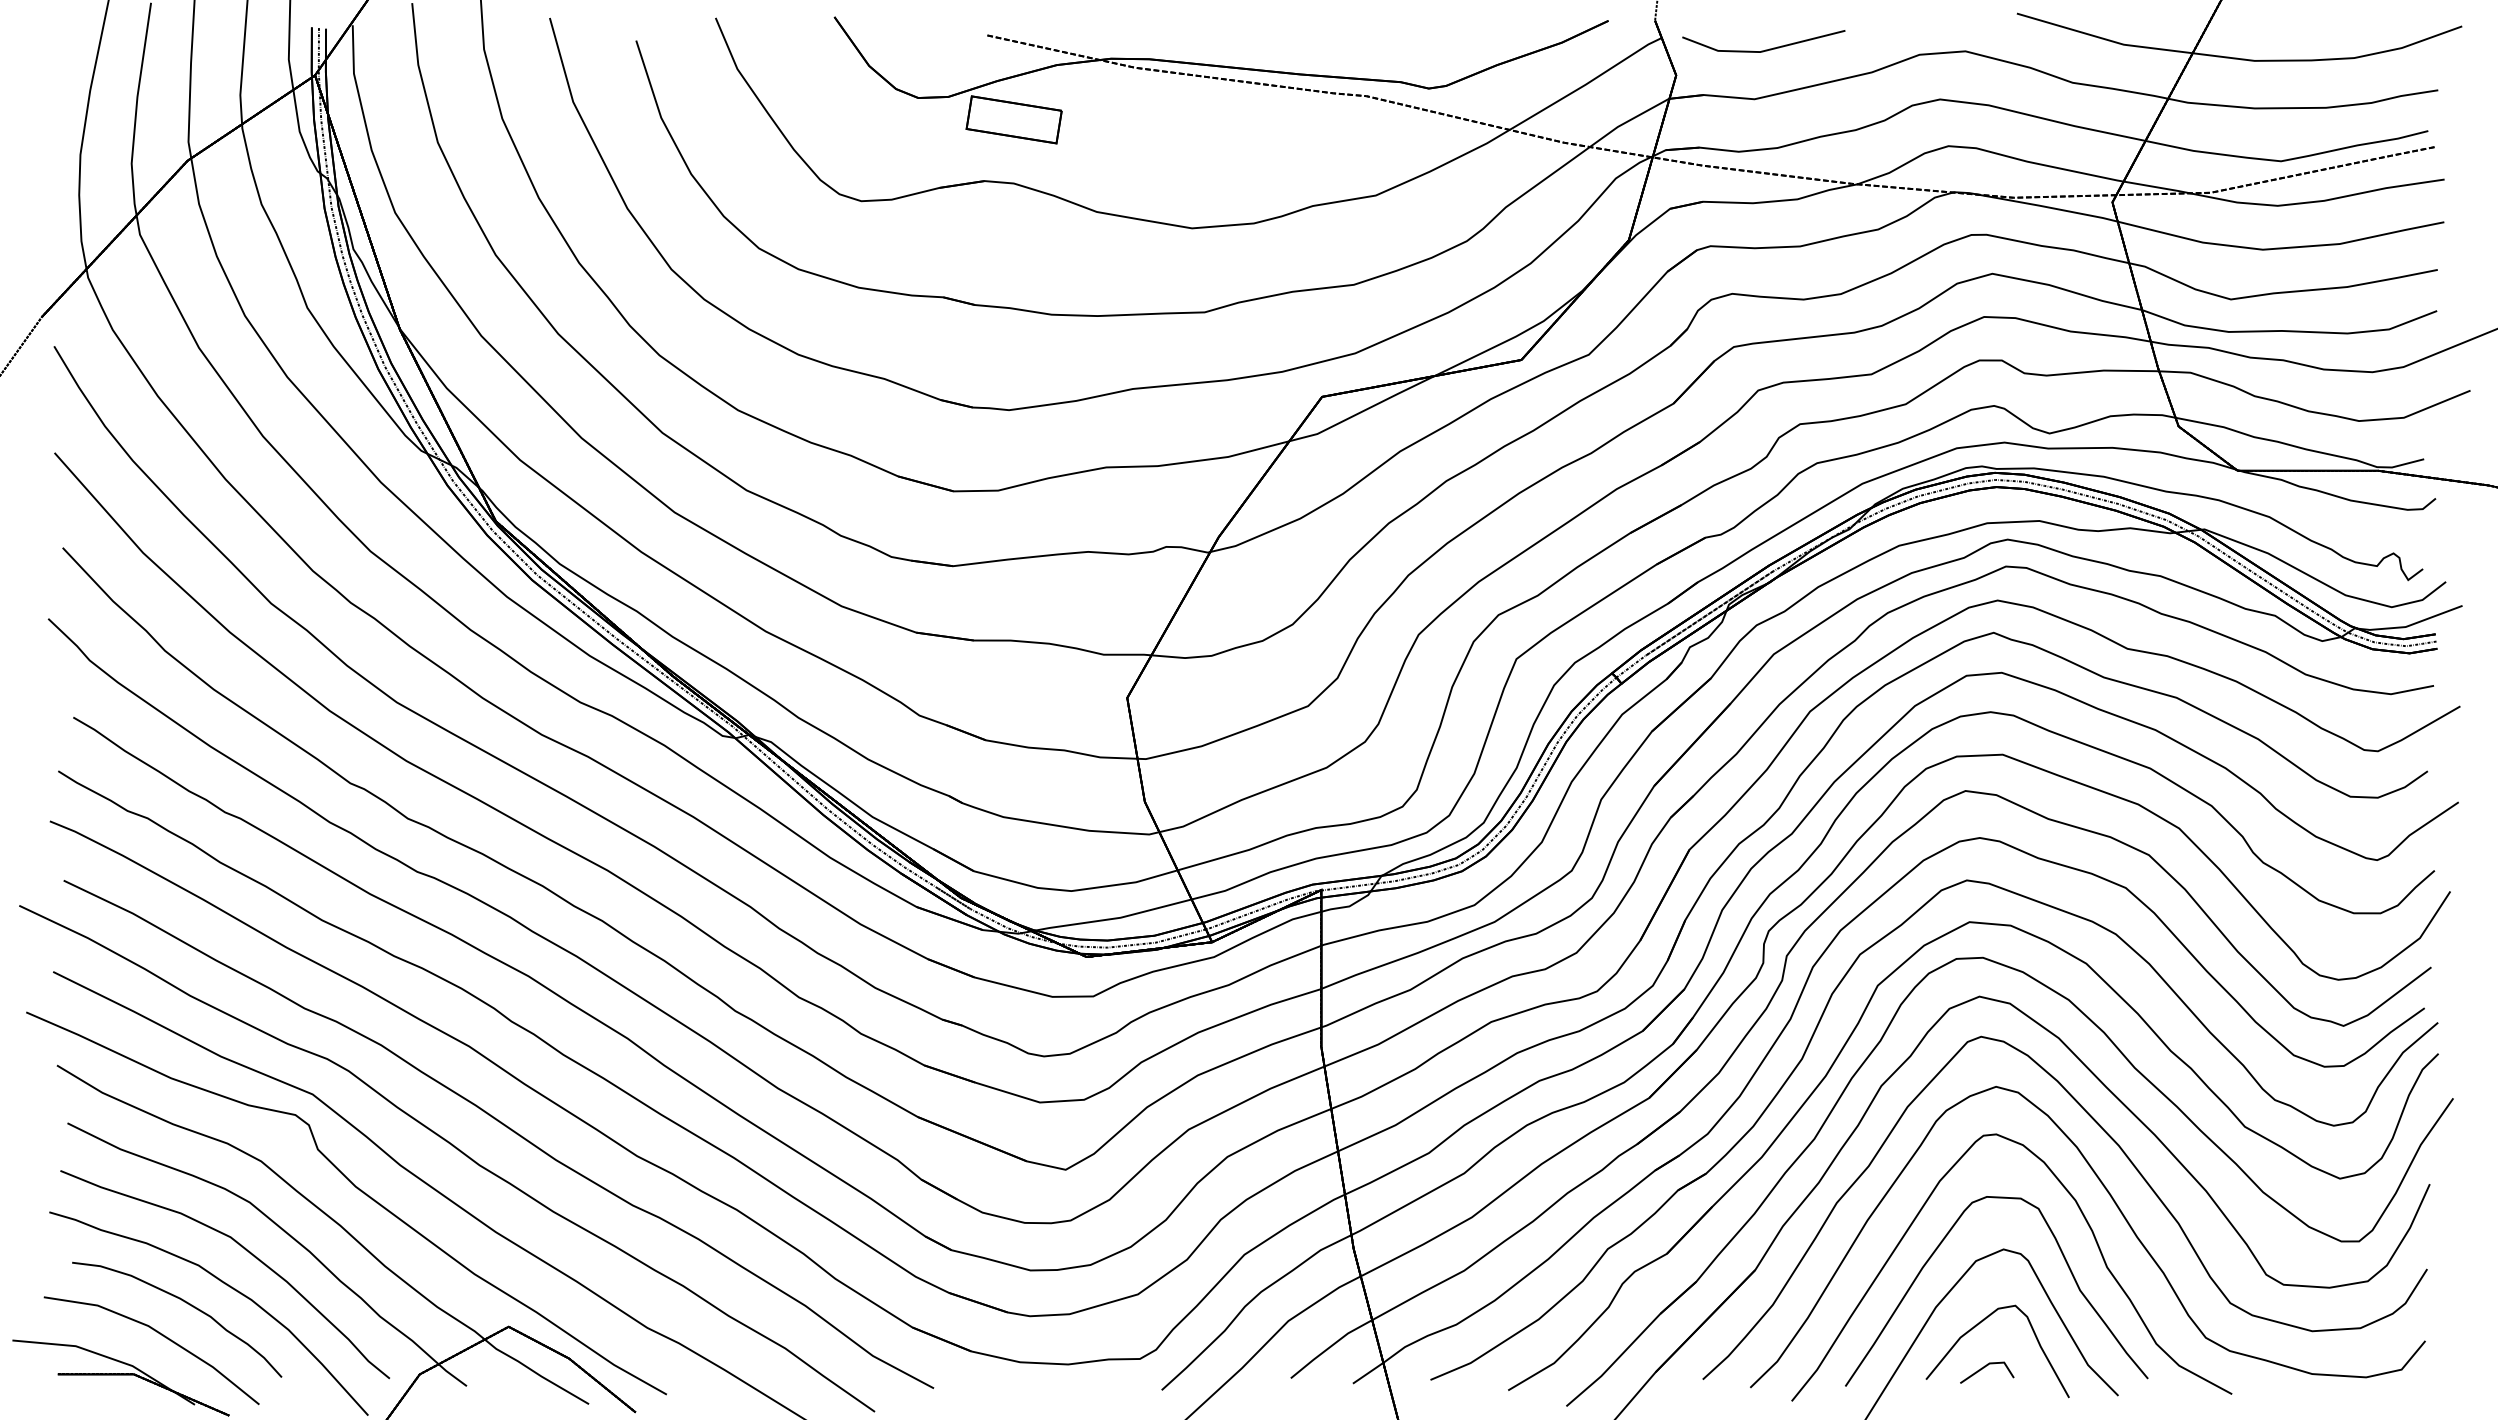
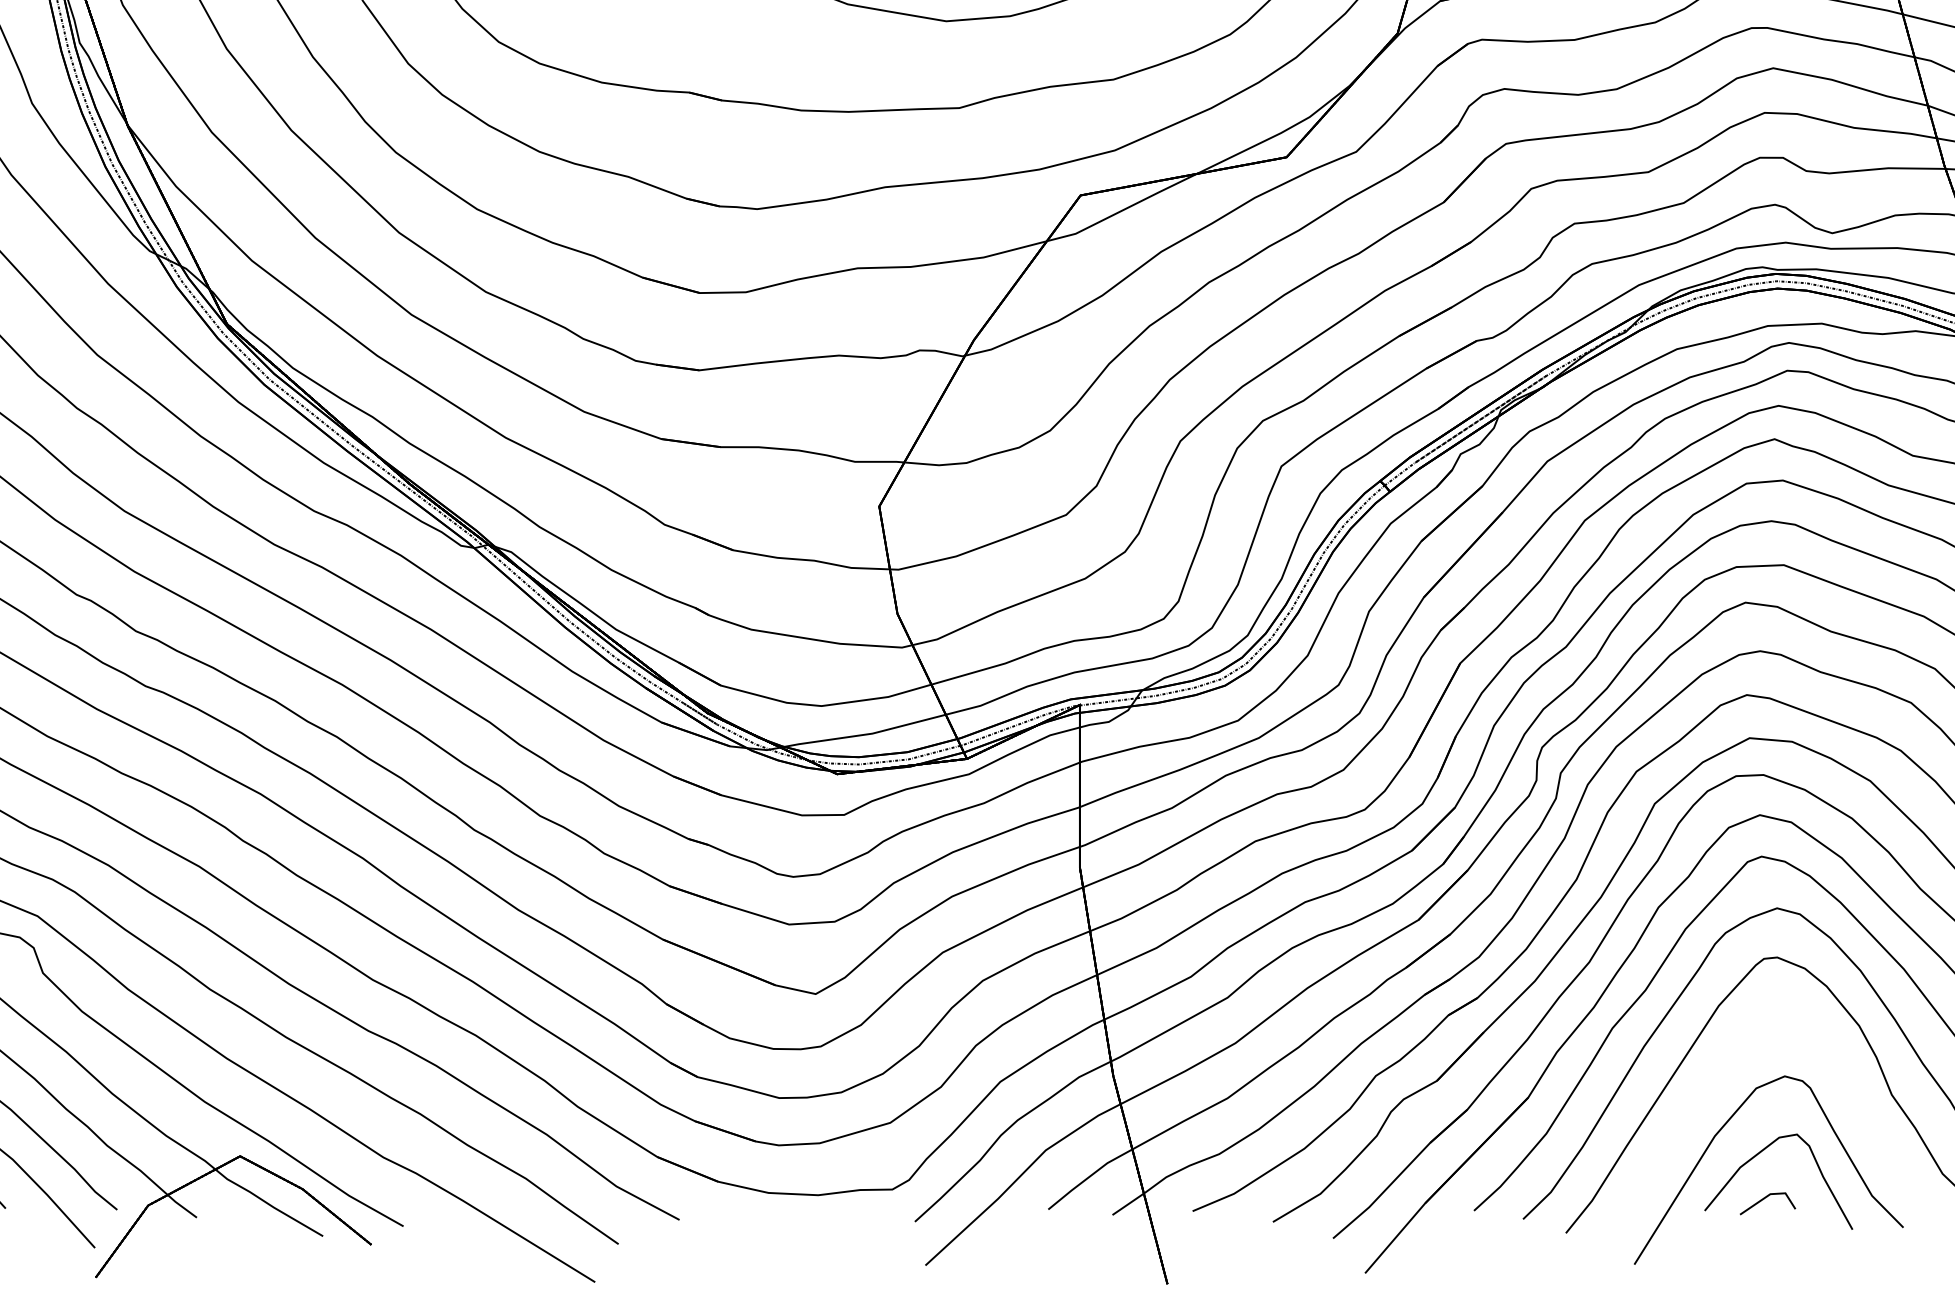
part: (1935, 1252) -> (1714, 1079), removed

